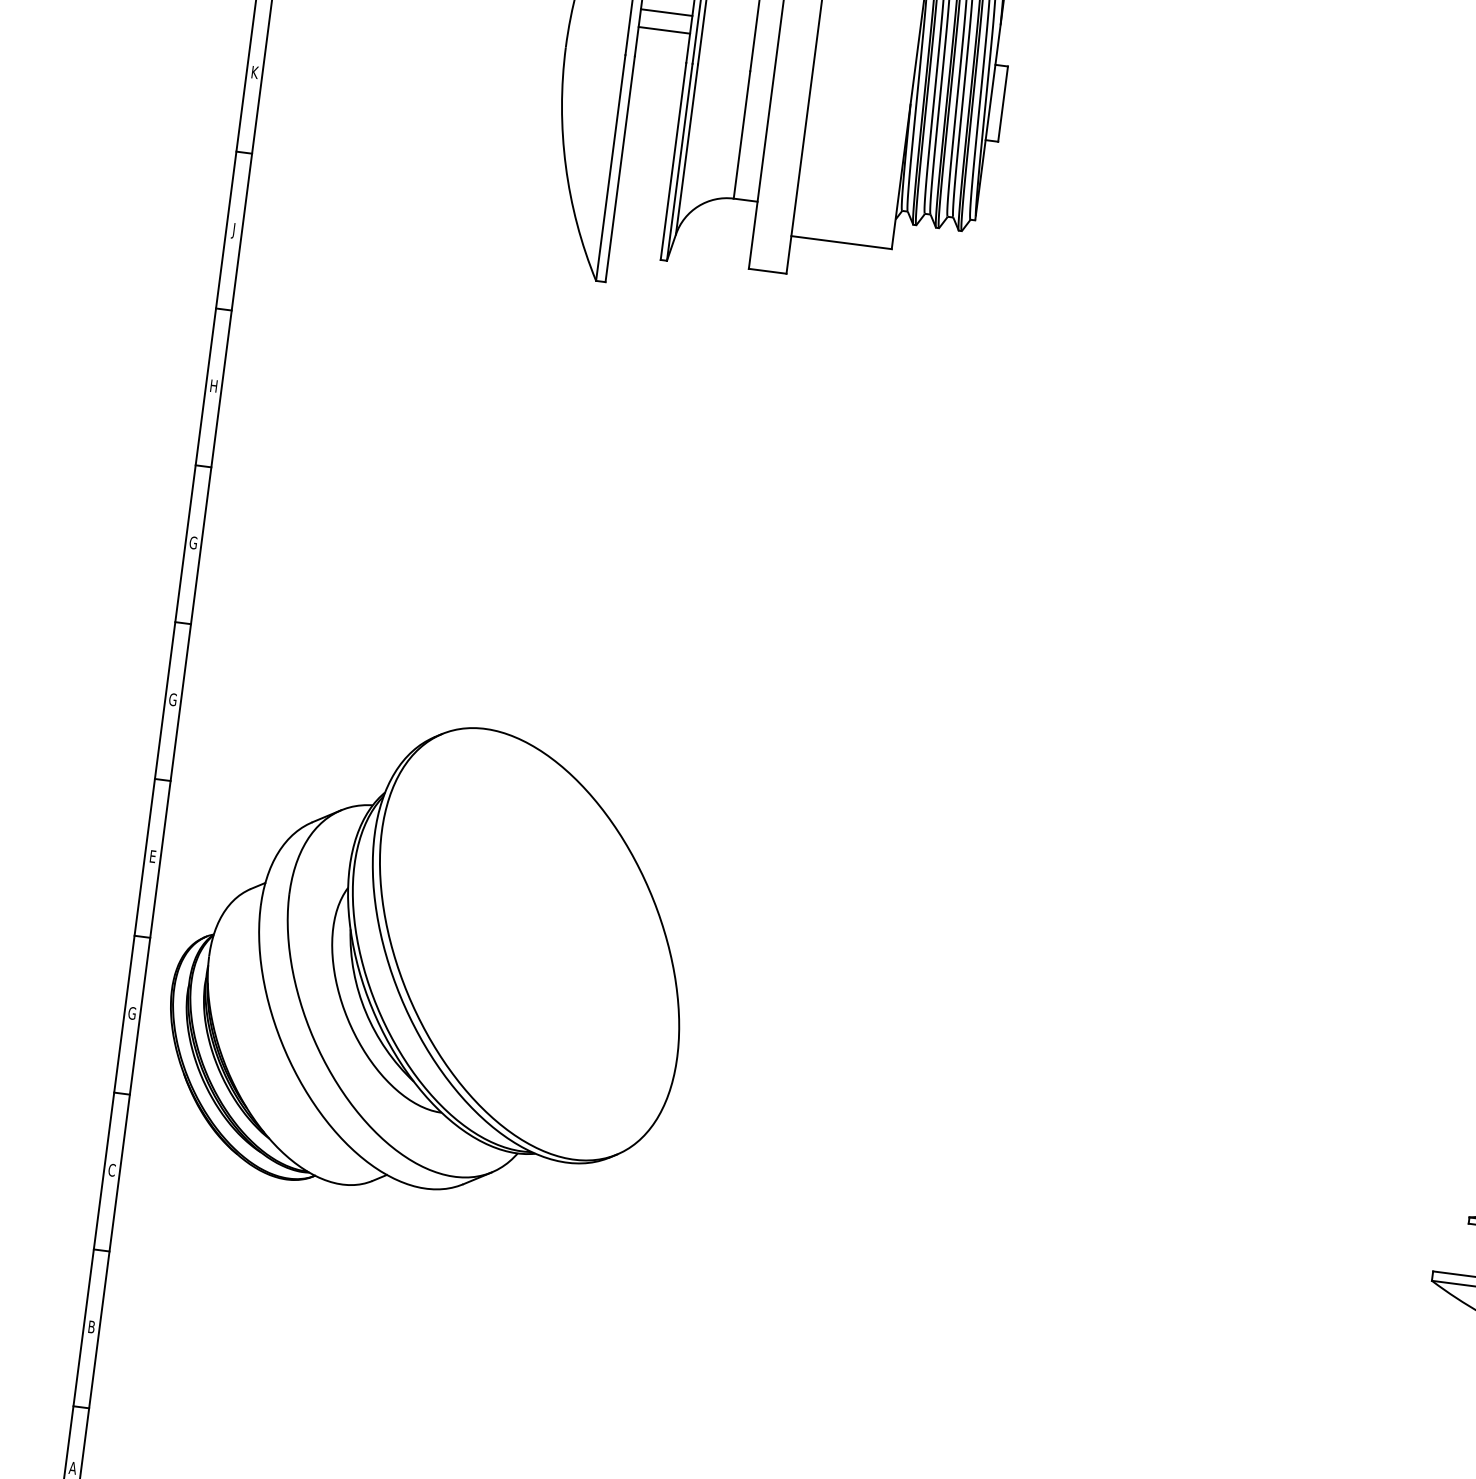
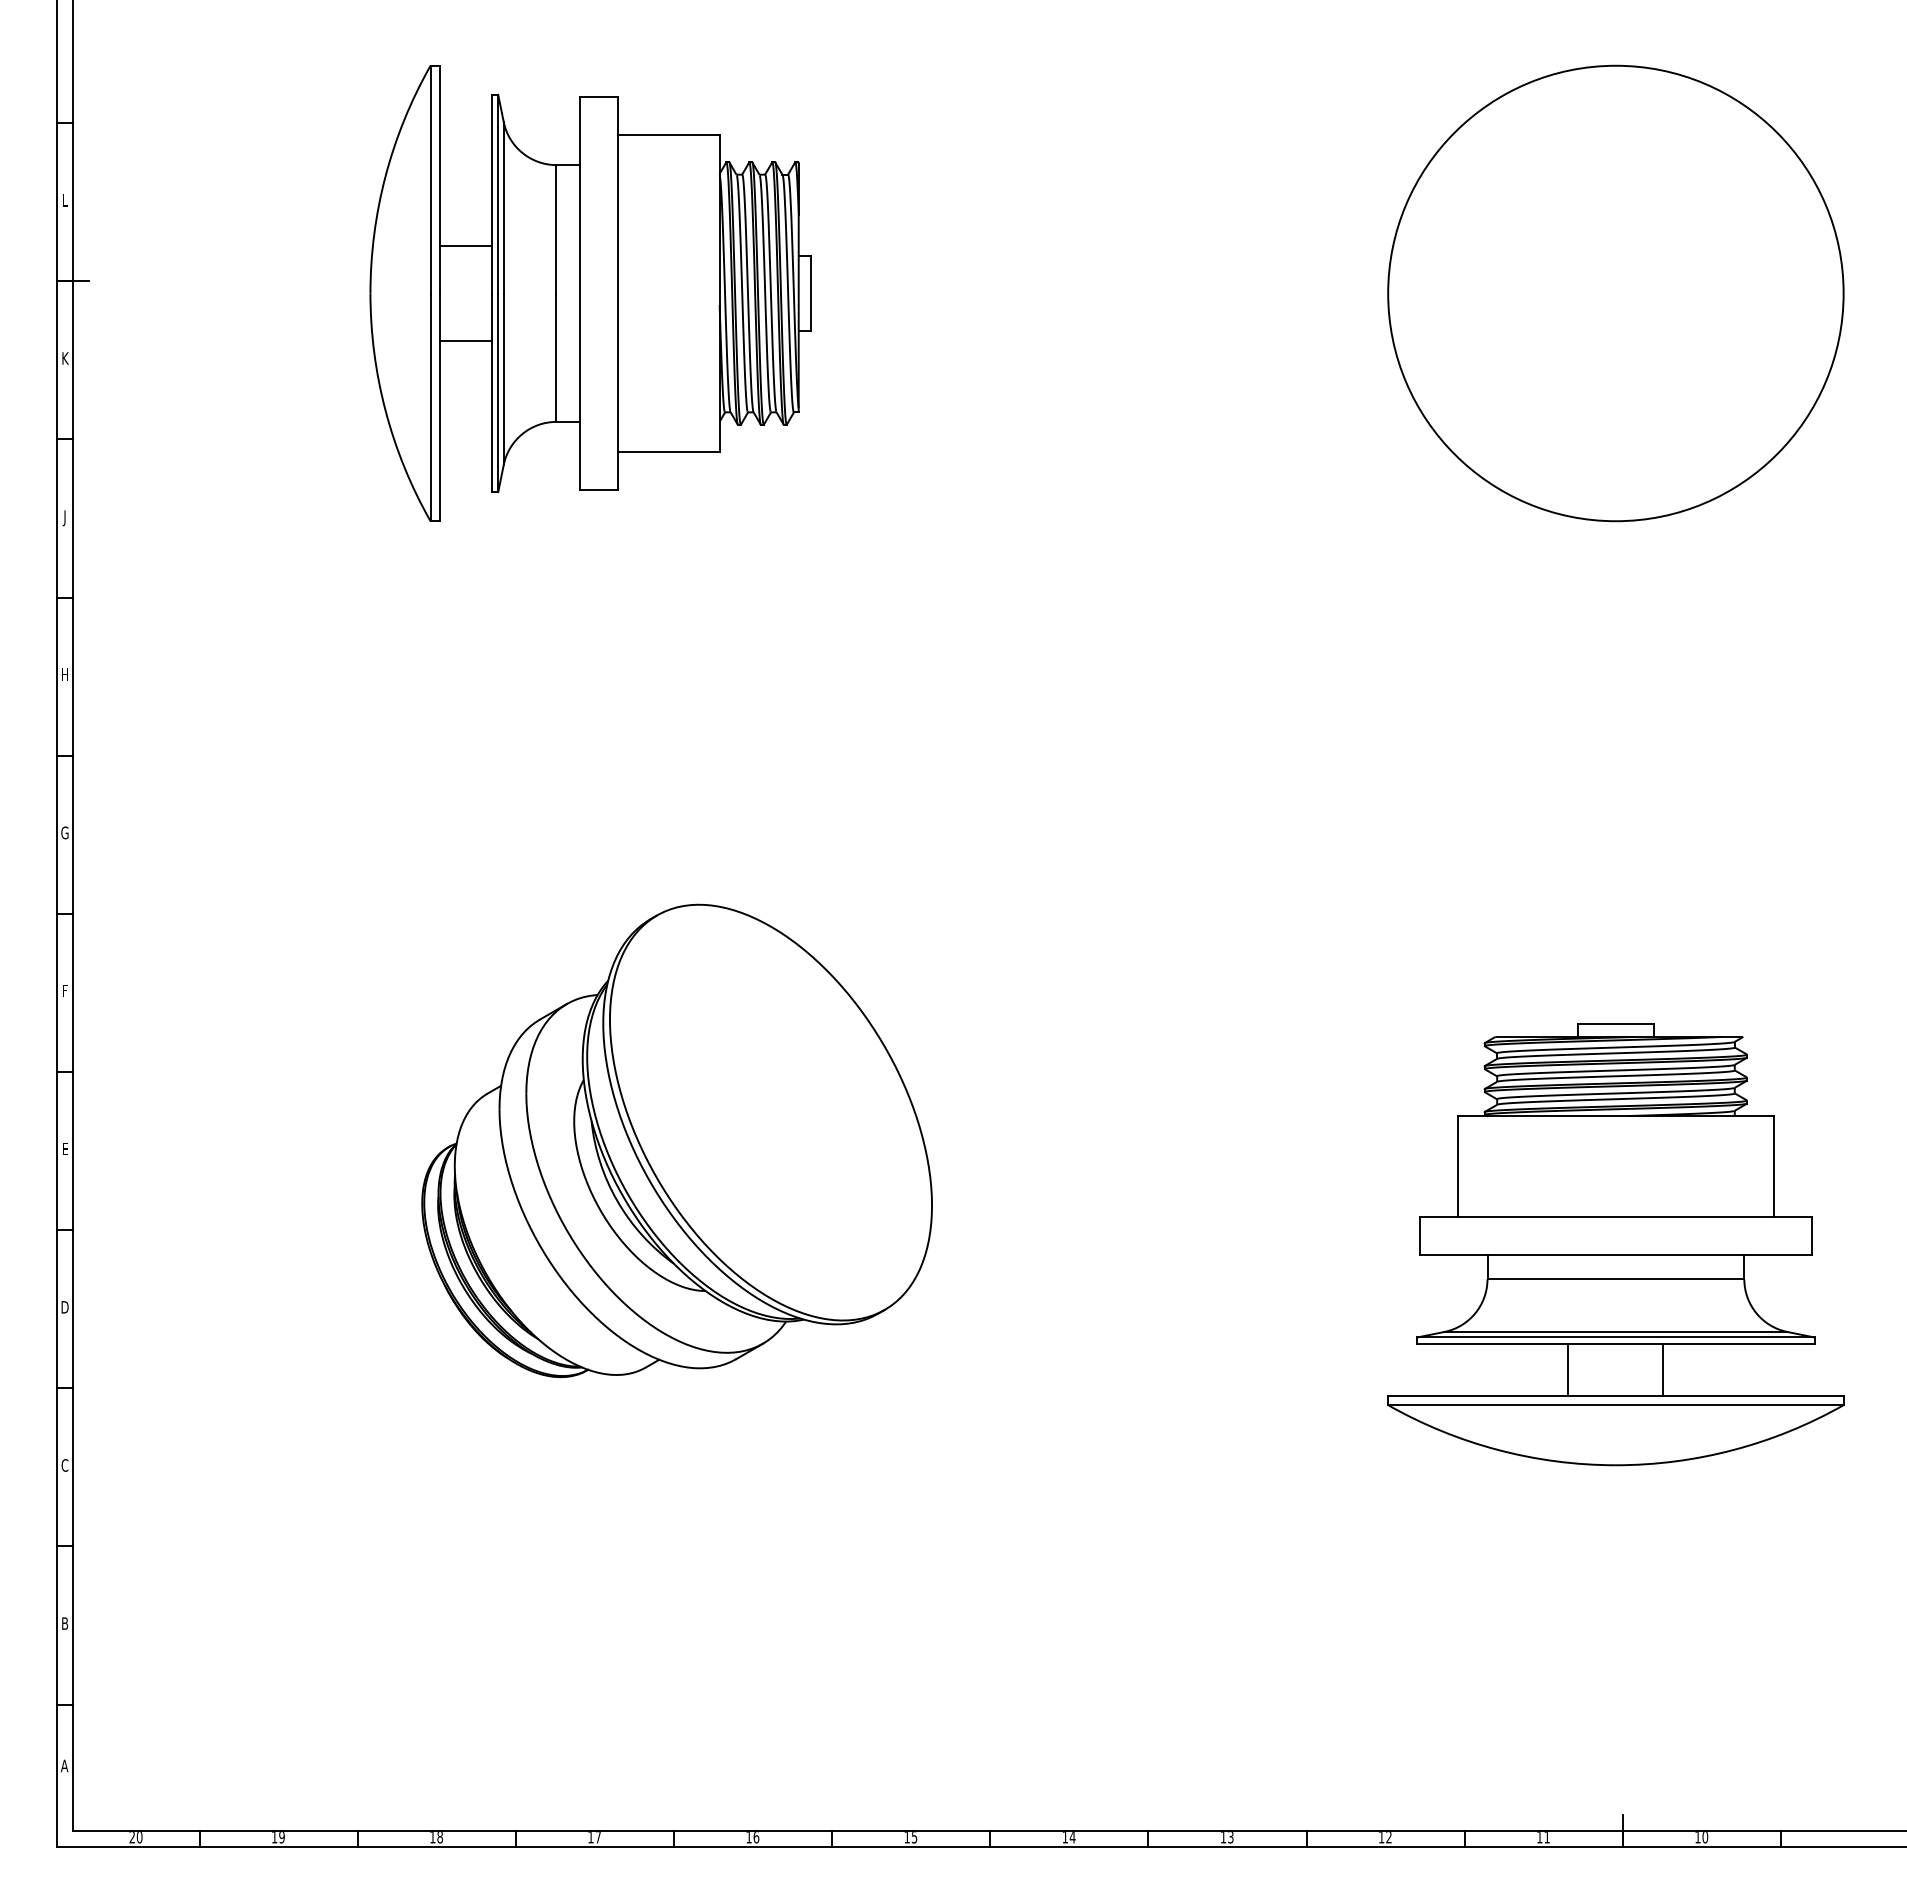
line: (663, 29) -> (465, 340), moved
text: (172, 699) -> (64, 990), G -> F
part: (432, 959) -> (676, 1140), moved
text: (131, 1012) -> (64, 1306), G -> D

